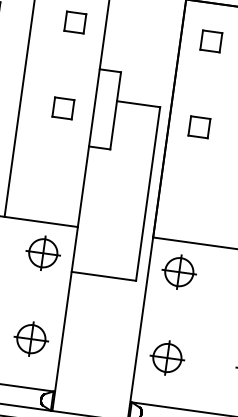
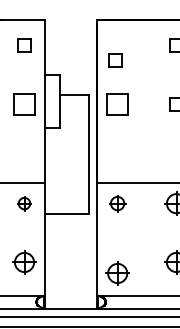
part: (211, 41) -> (115, 60), moved
part: (63, 108) -> (24, 104), size x1.6
part: (199, 127) -> (117, 104), size x1.6
part: (43, 253) -> (24, 203), size x0.6
part: (179, 271) -> (117, 203), size x0.7
part: (167, 357) -> (117, 273), moved

